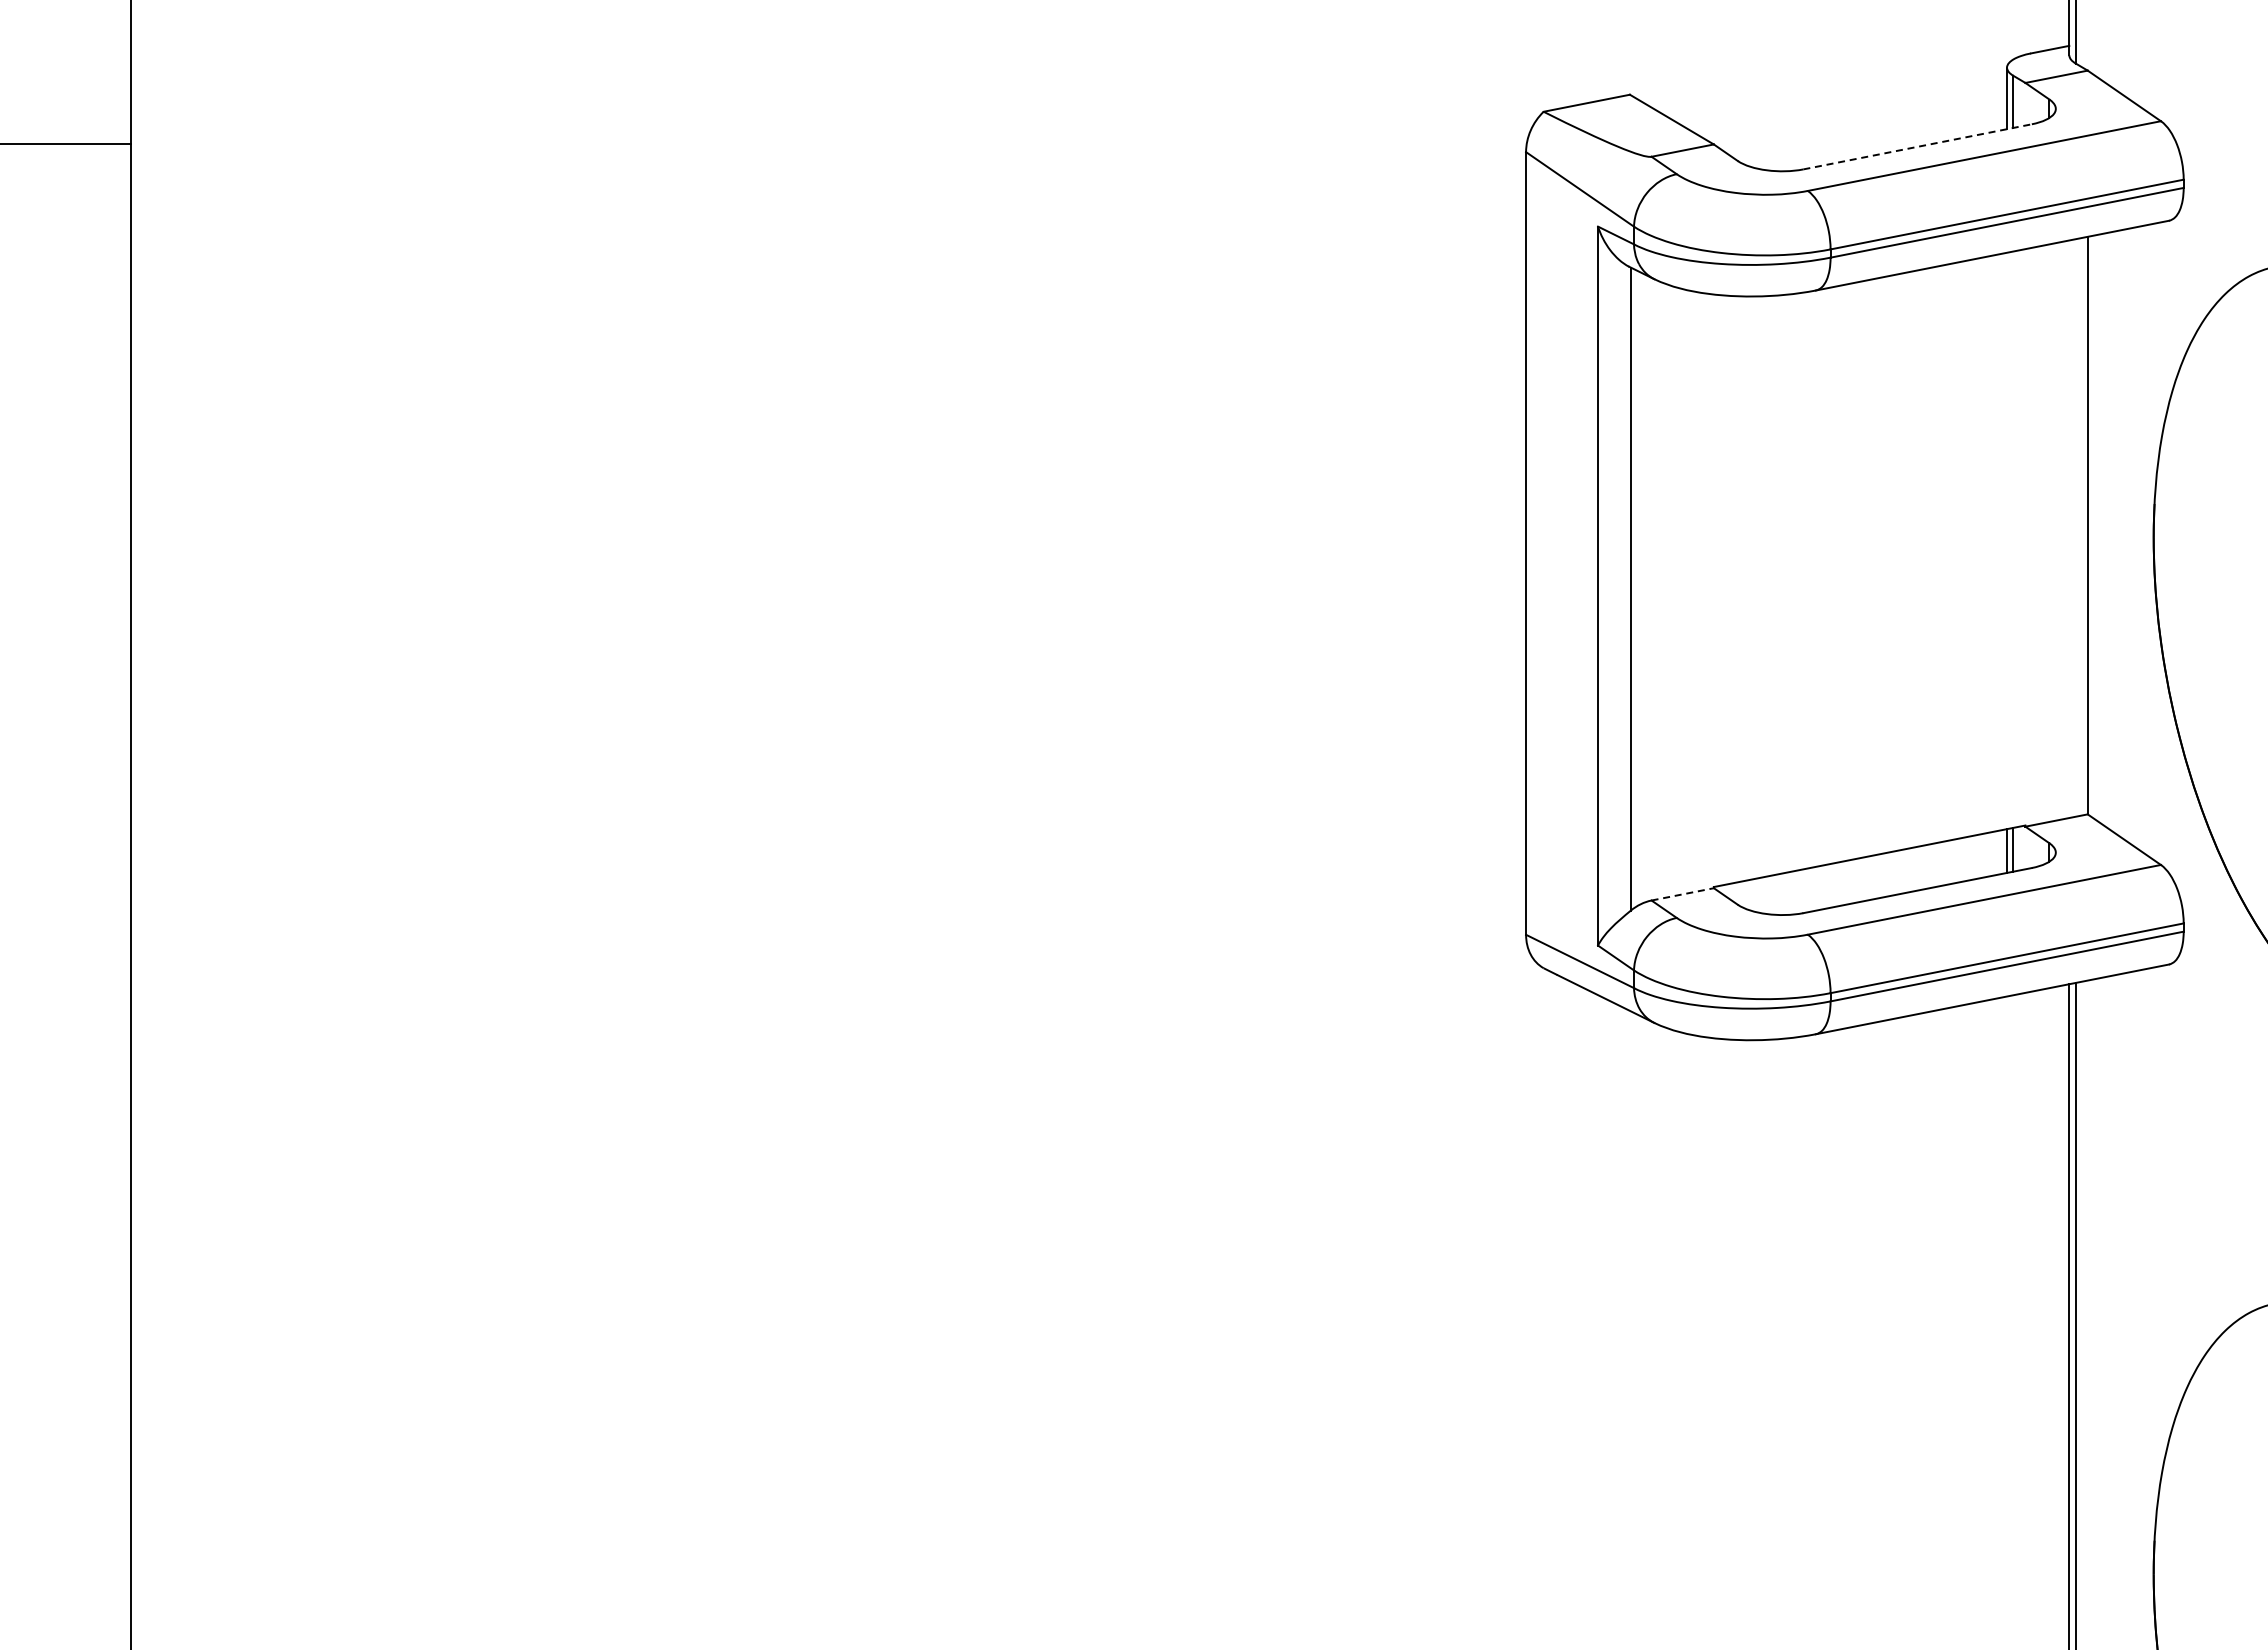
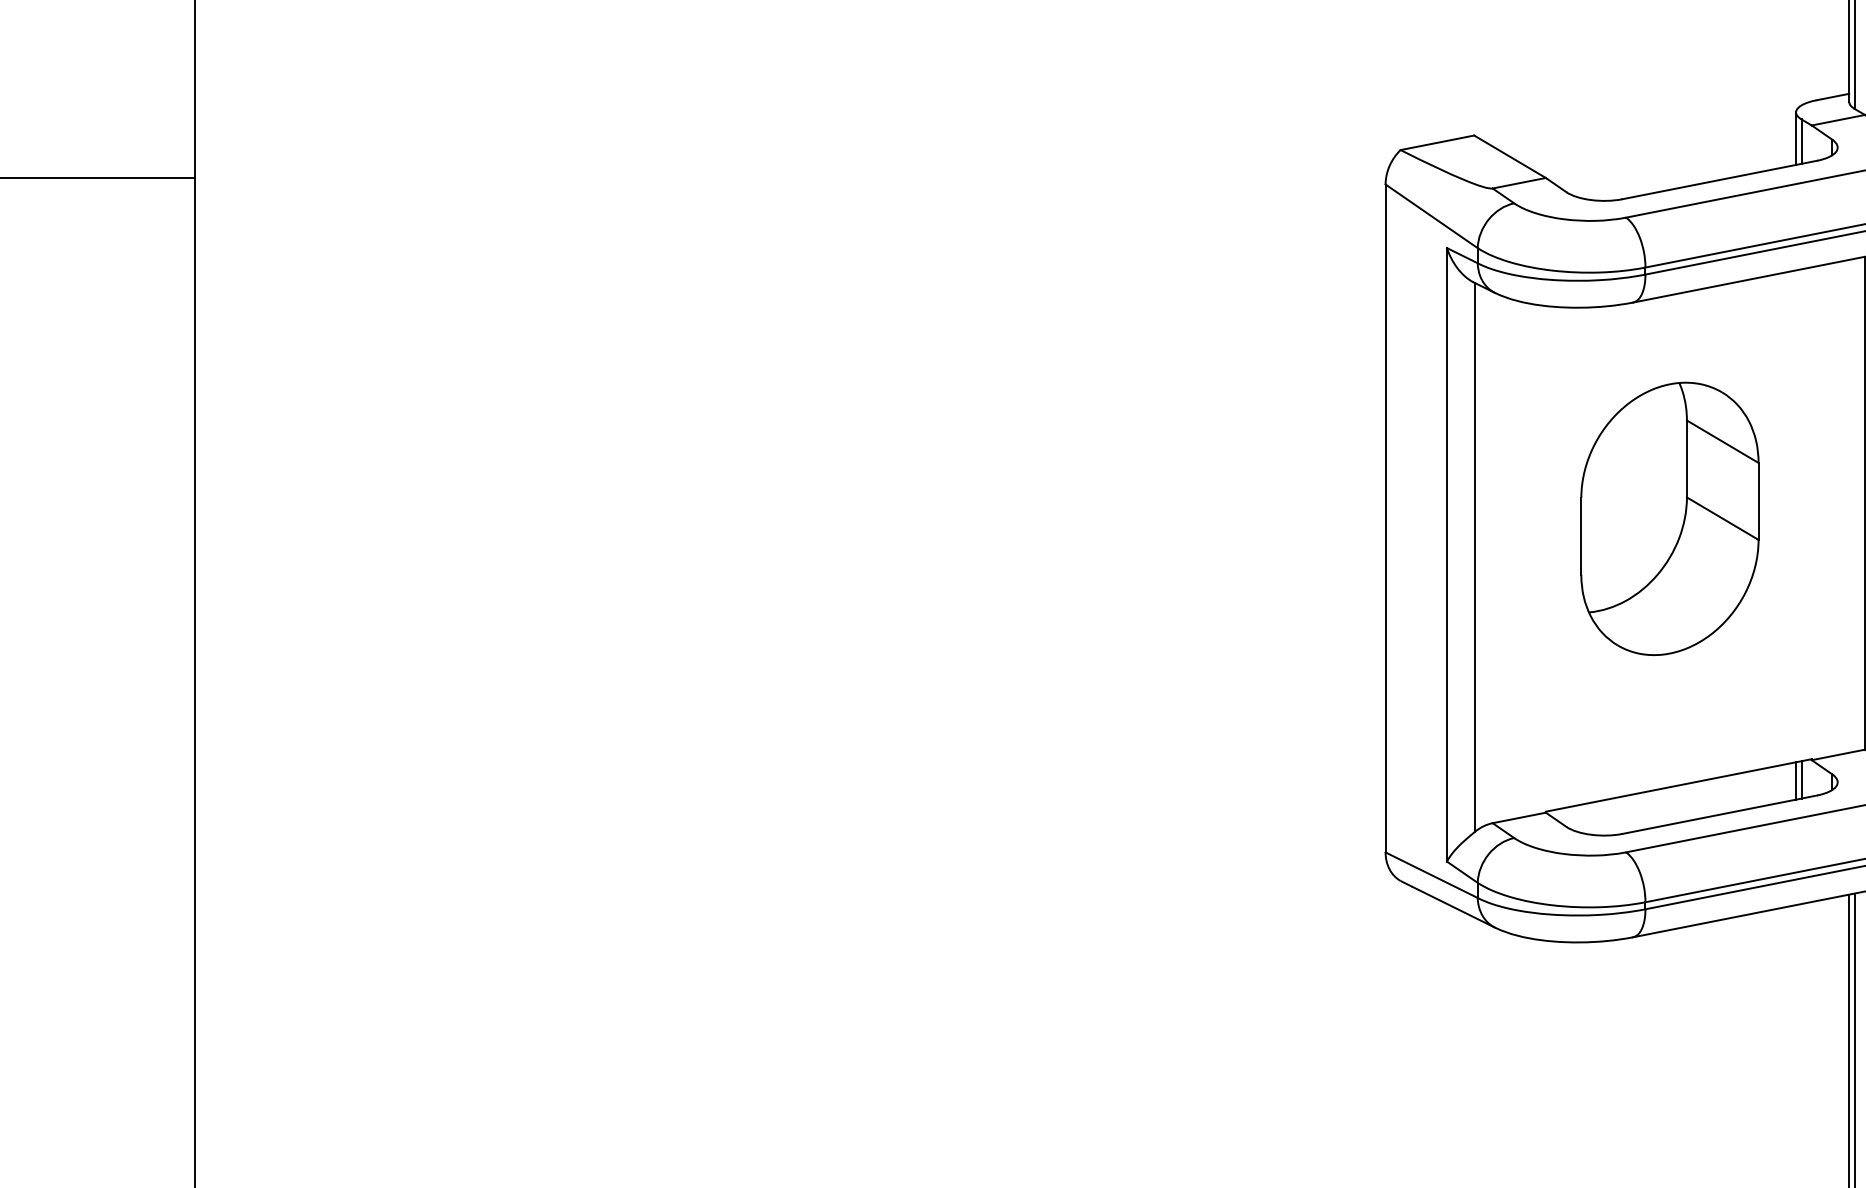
line: (1918, 146) -> (1720, 179), dashed -> solid
part: (1859, 543) -> (1670, 518), added
line: (1682, 894) -> (1519, 818), dashed -> solid

